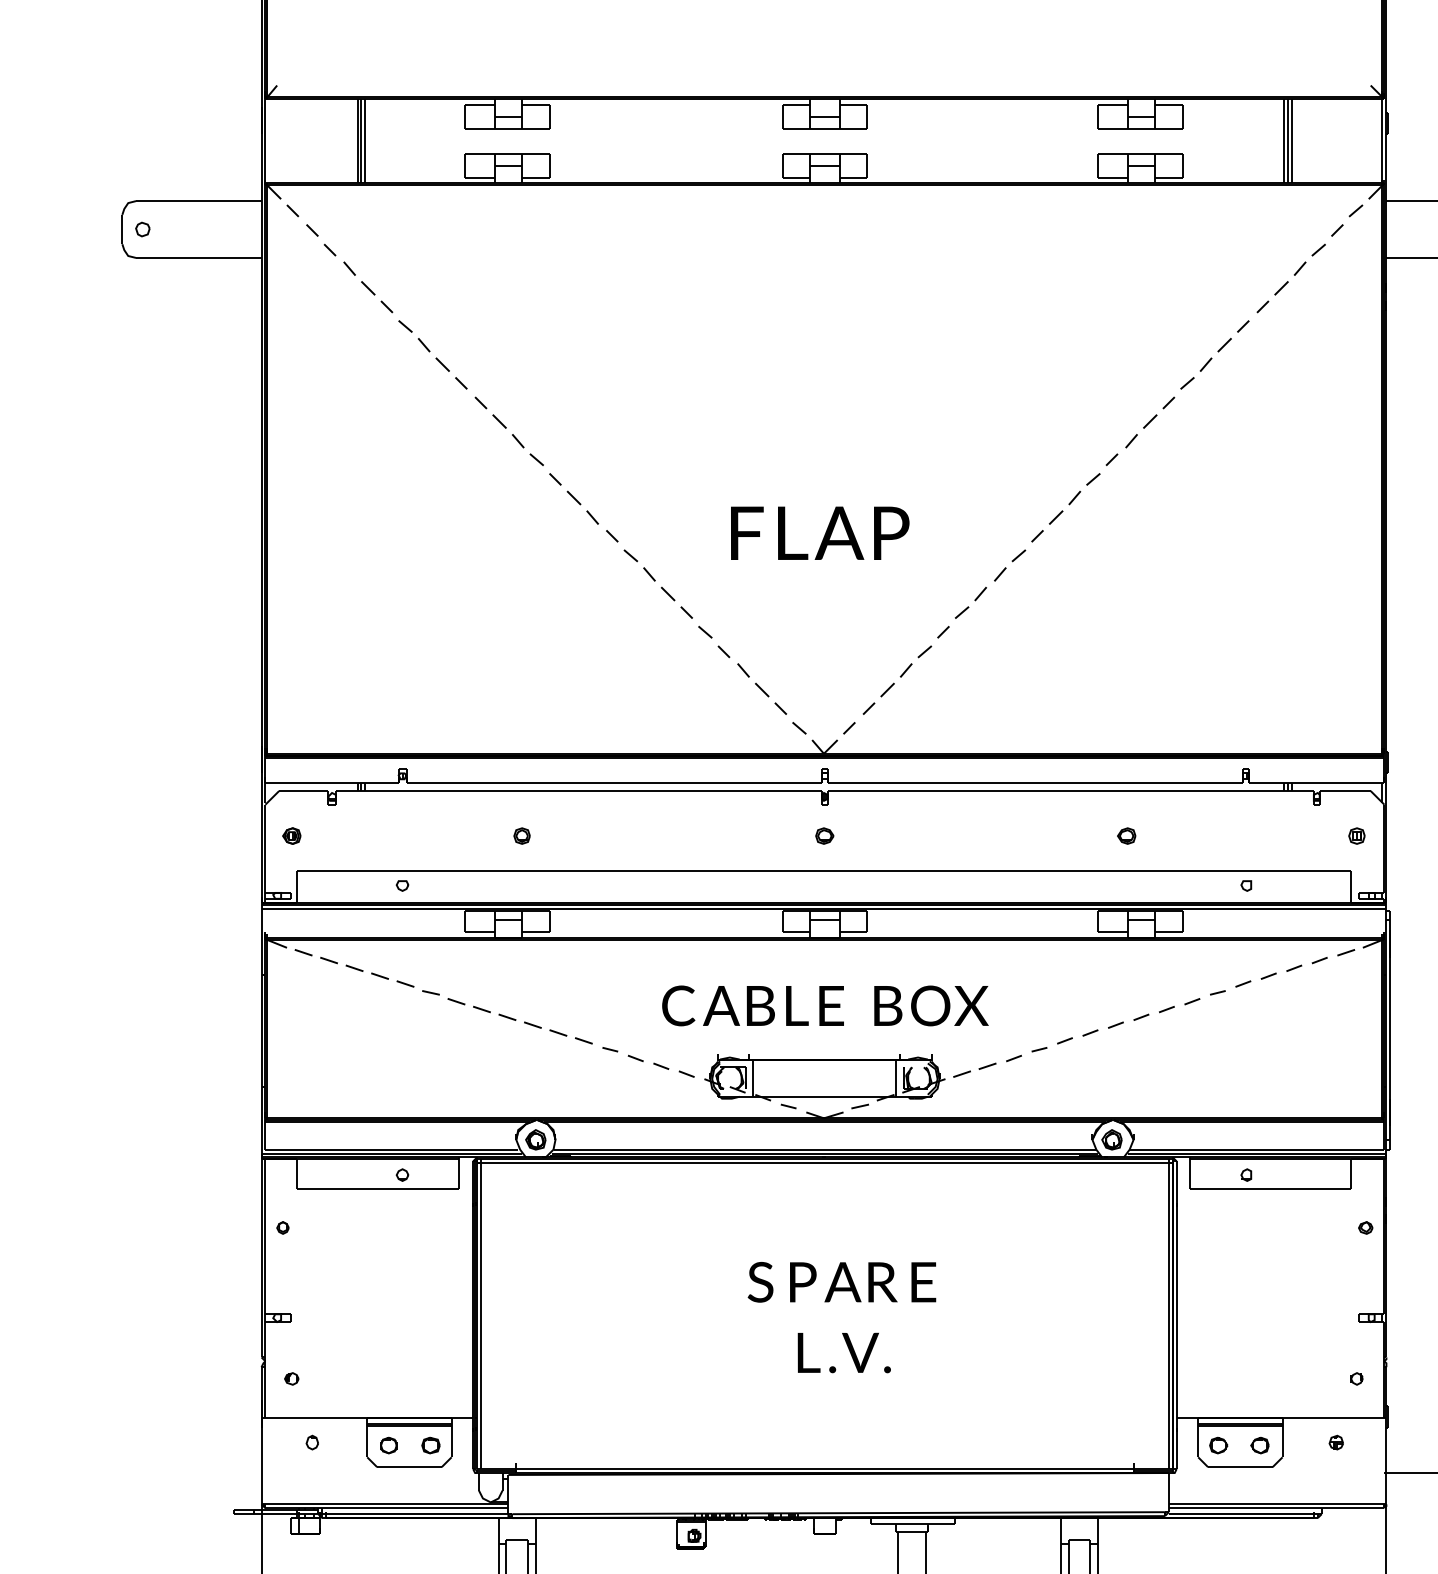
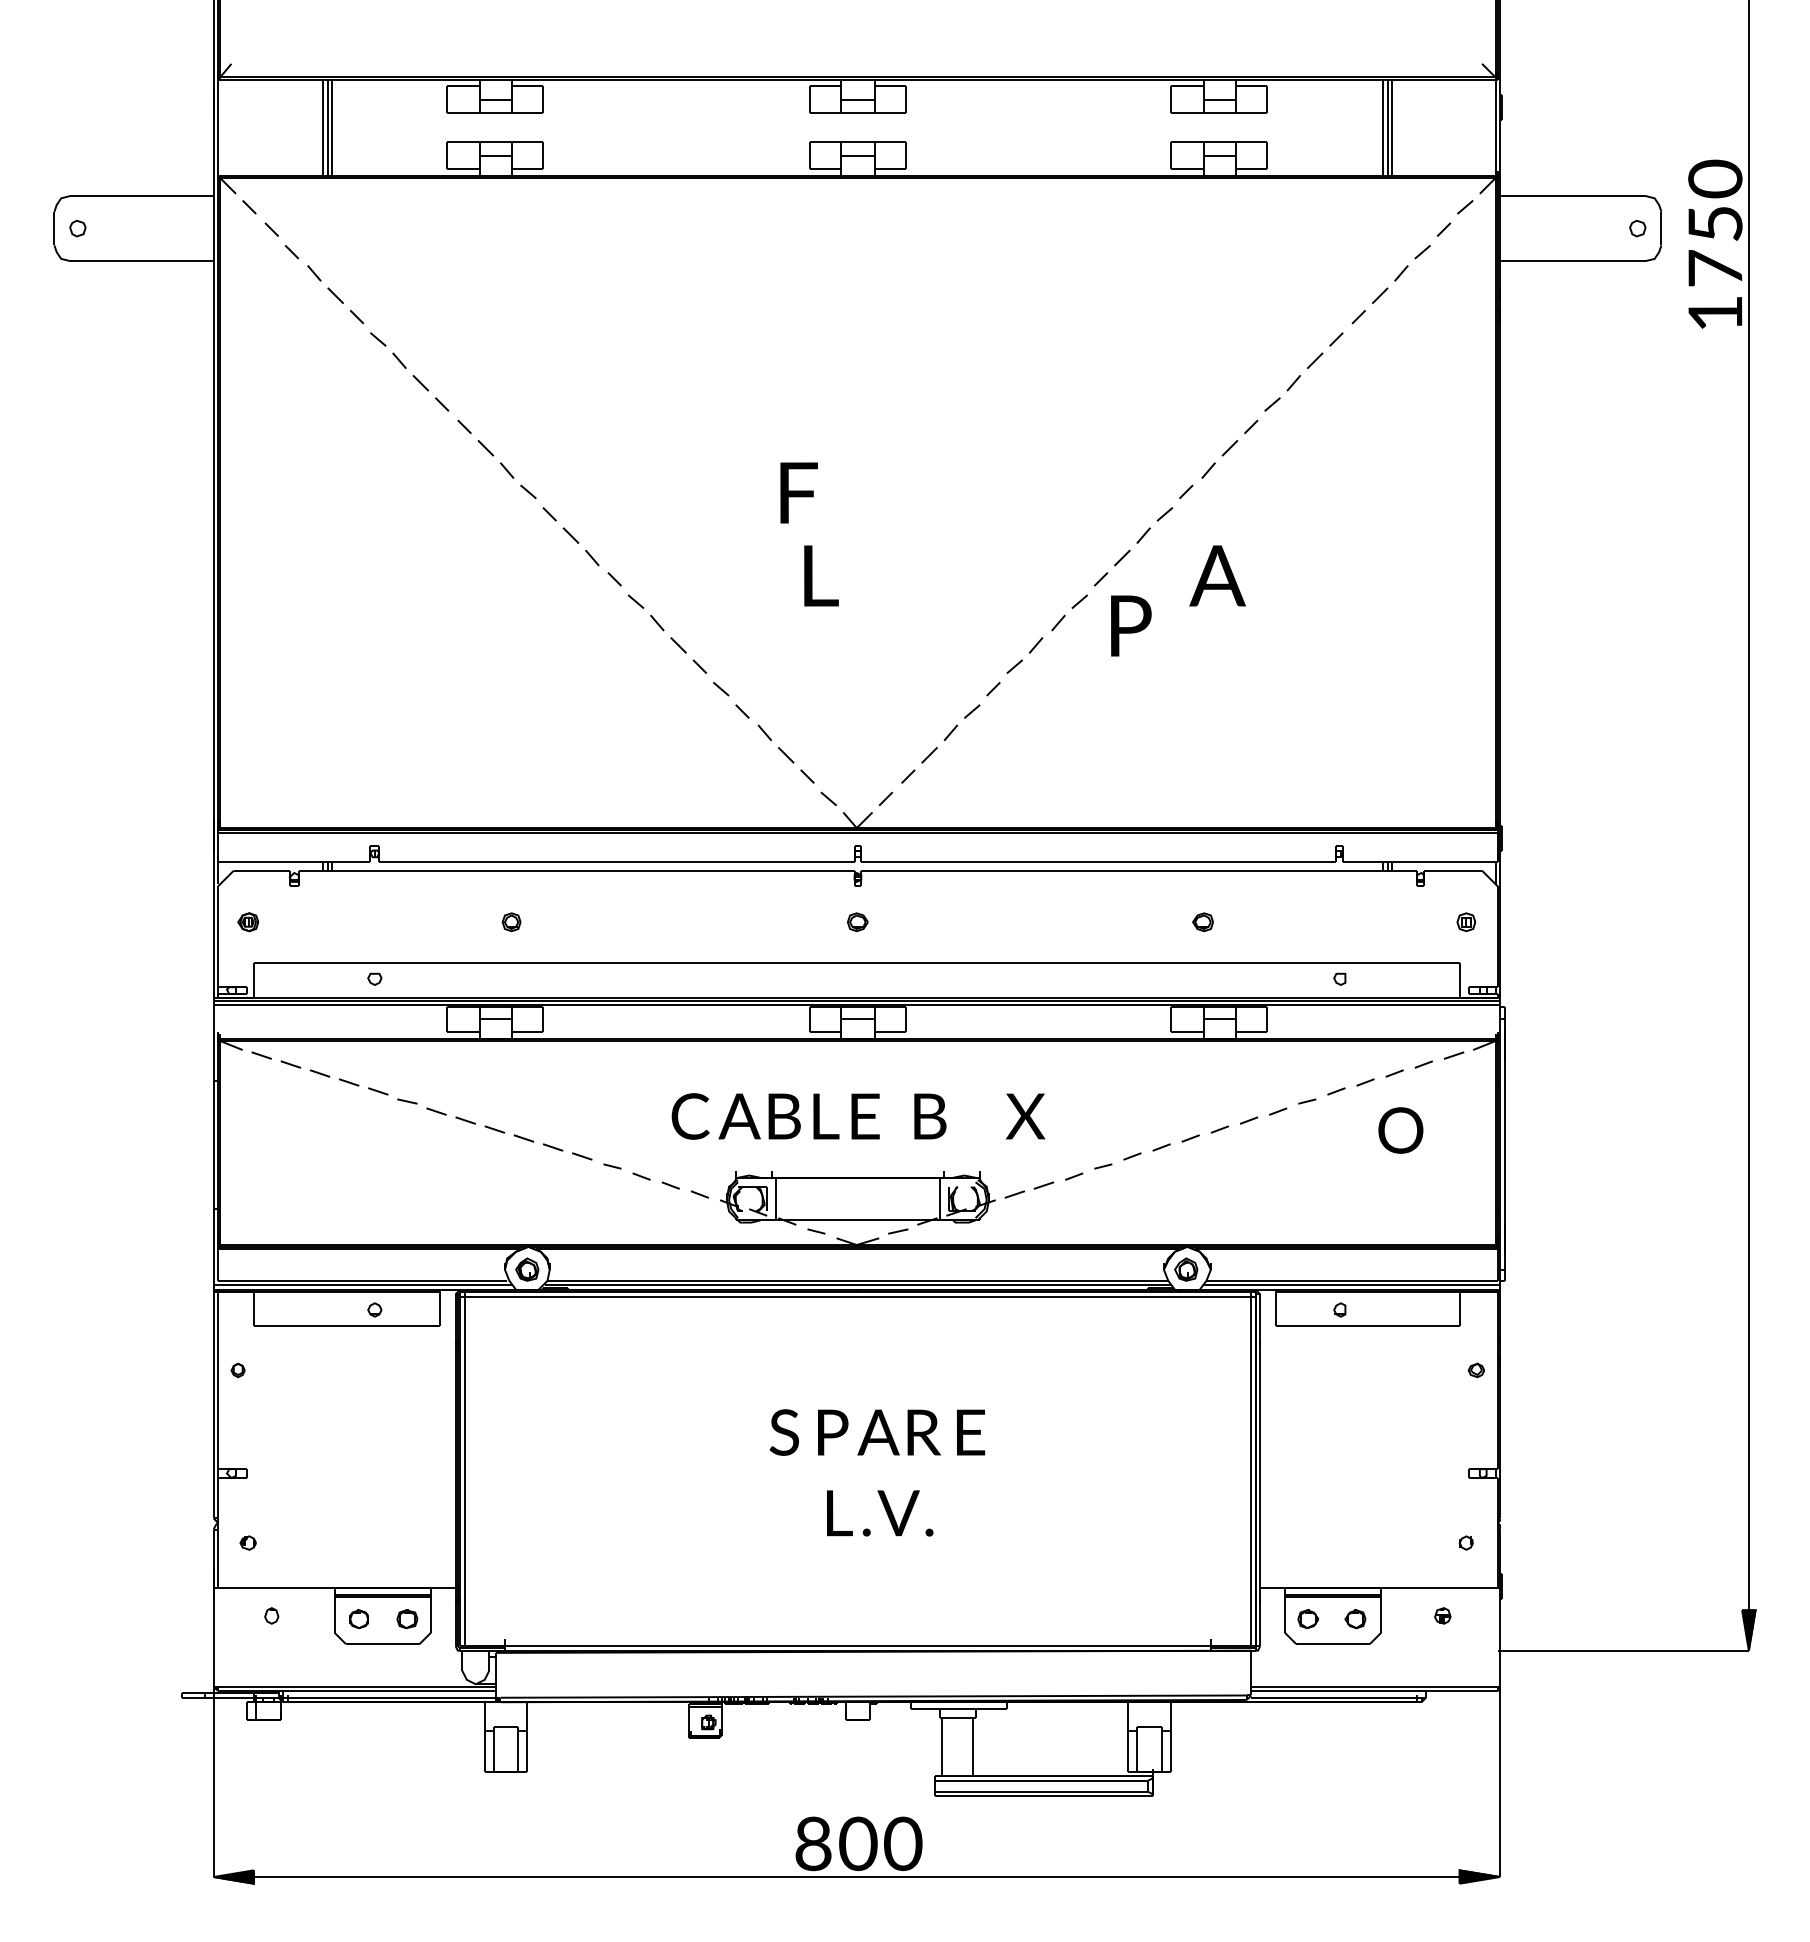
text: (746, 532) -> (798, 492), moved
text: (839, 532) -> (1217, 575), moved
text: (891, 532) -> (1131, 625), moved
text: (930, 1005) -> (1400, 1130), moved

